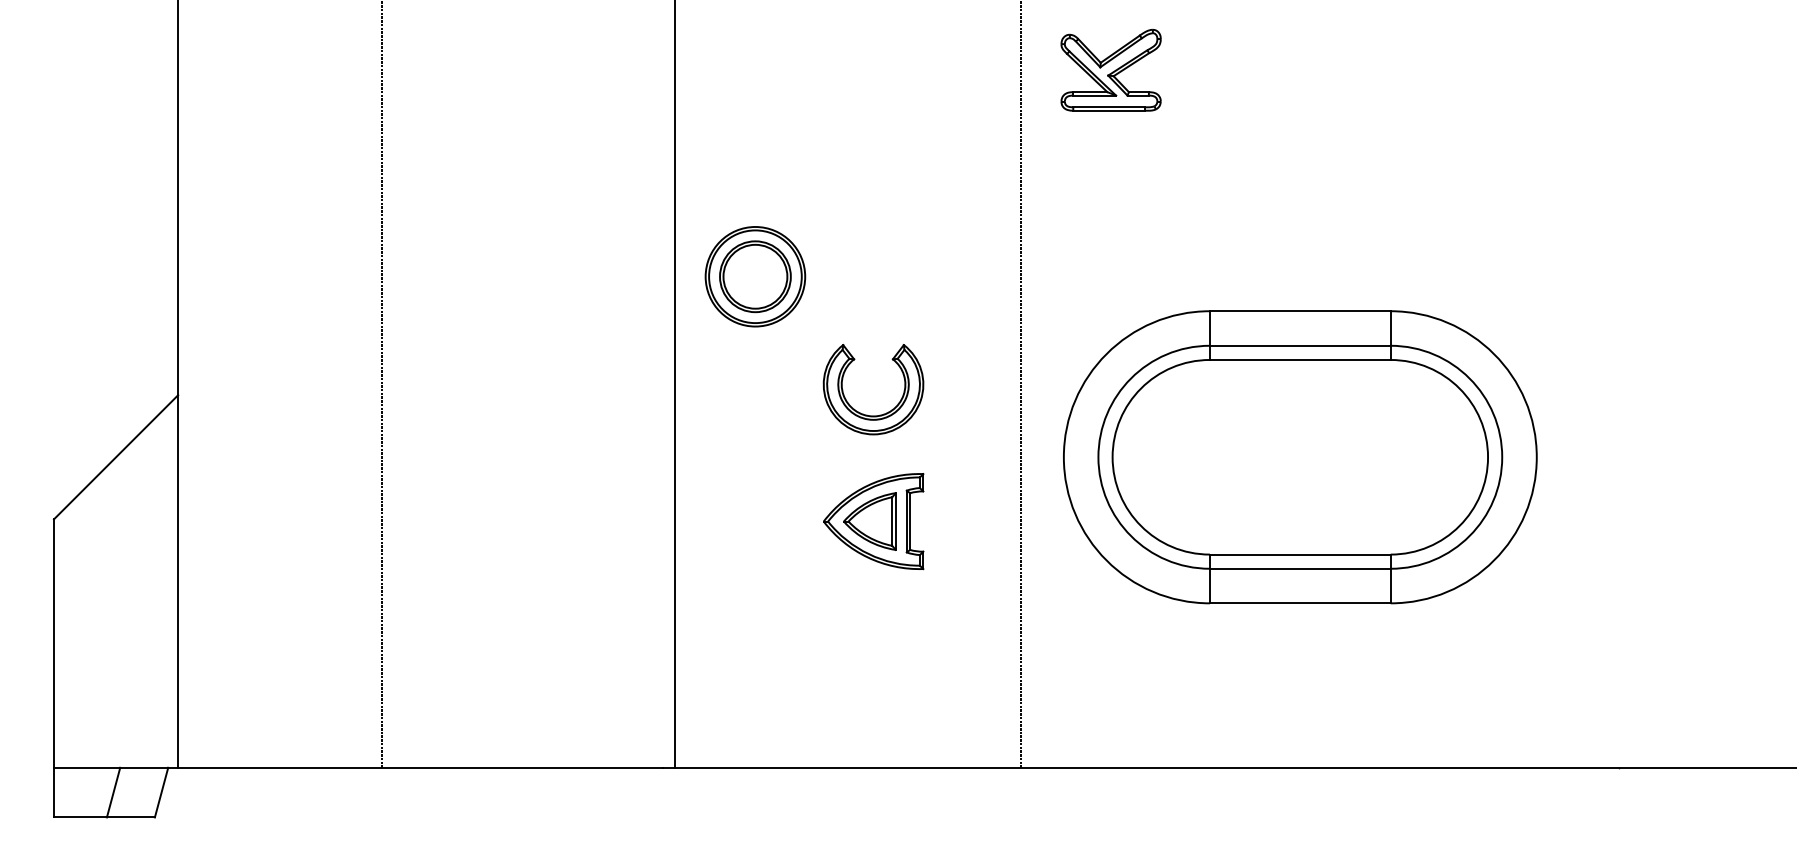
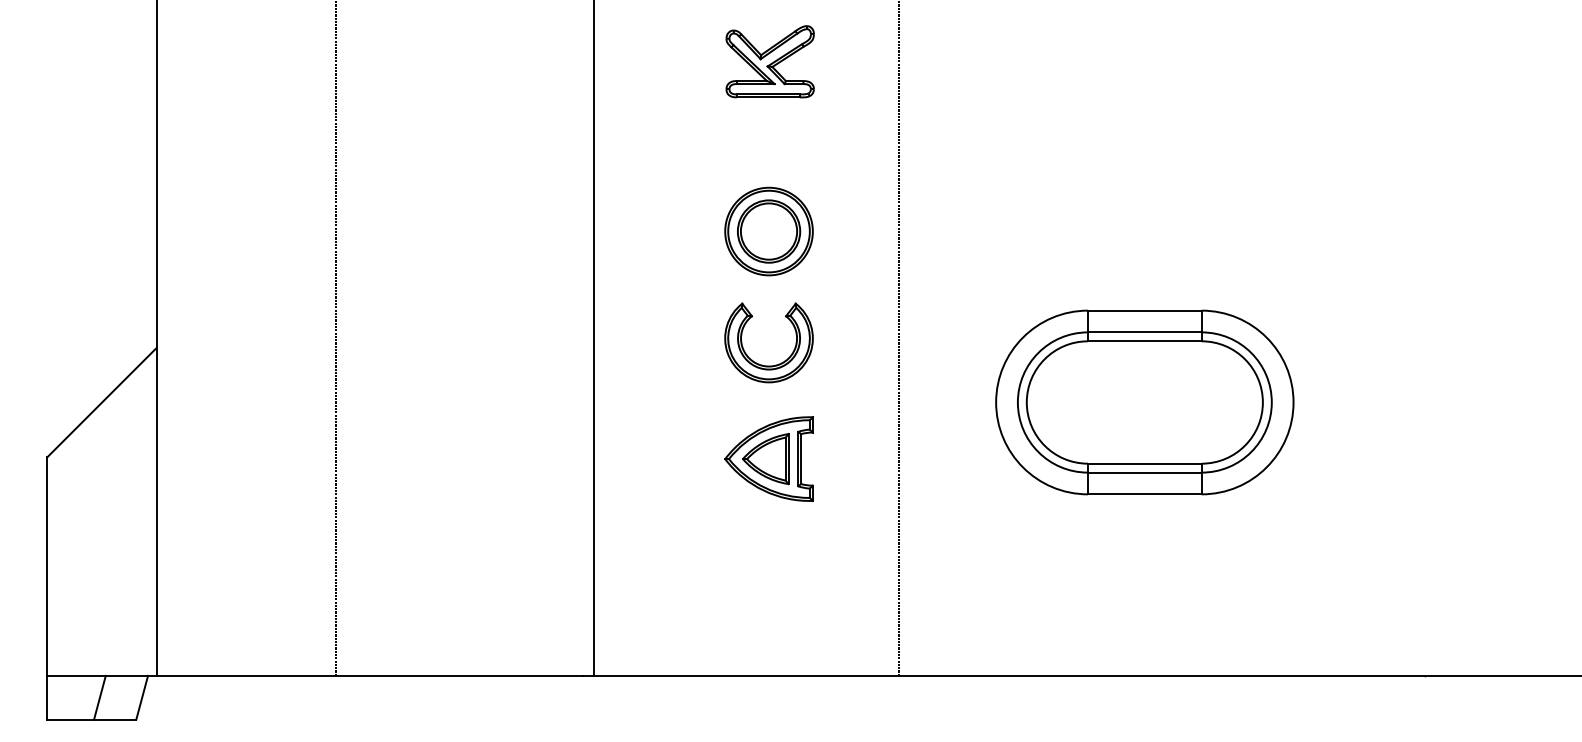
part: (1110, 69) -> (769, 61), moved
part: (754, 276) -> (768, 231), moved
part: (1300, 457) -> (1144, 402), size x0.71

